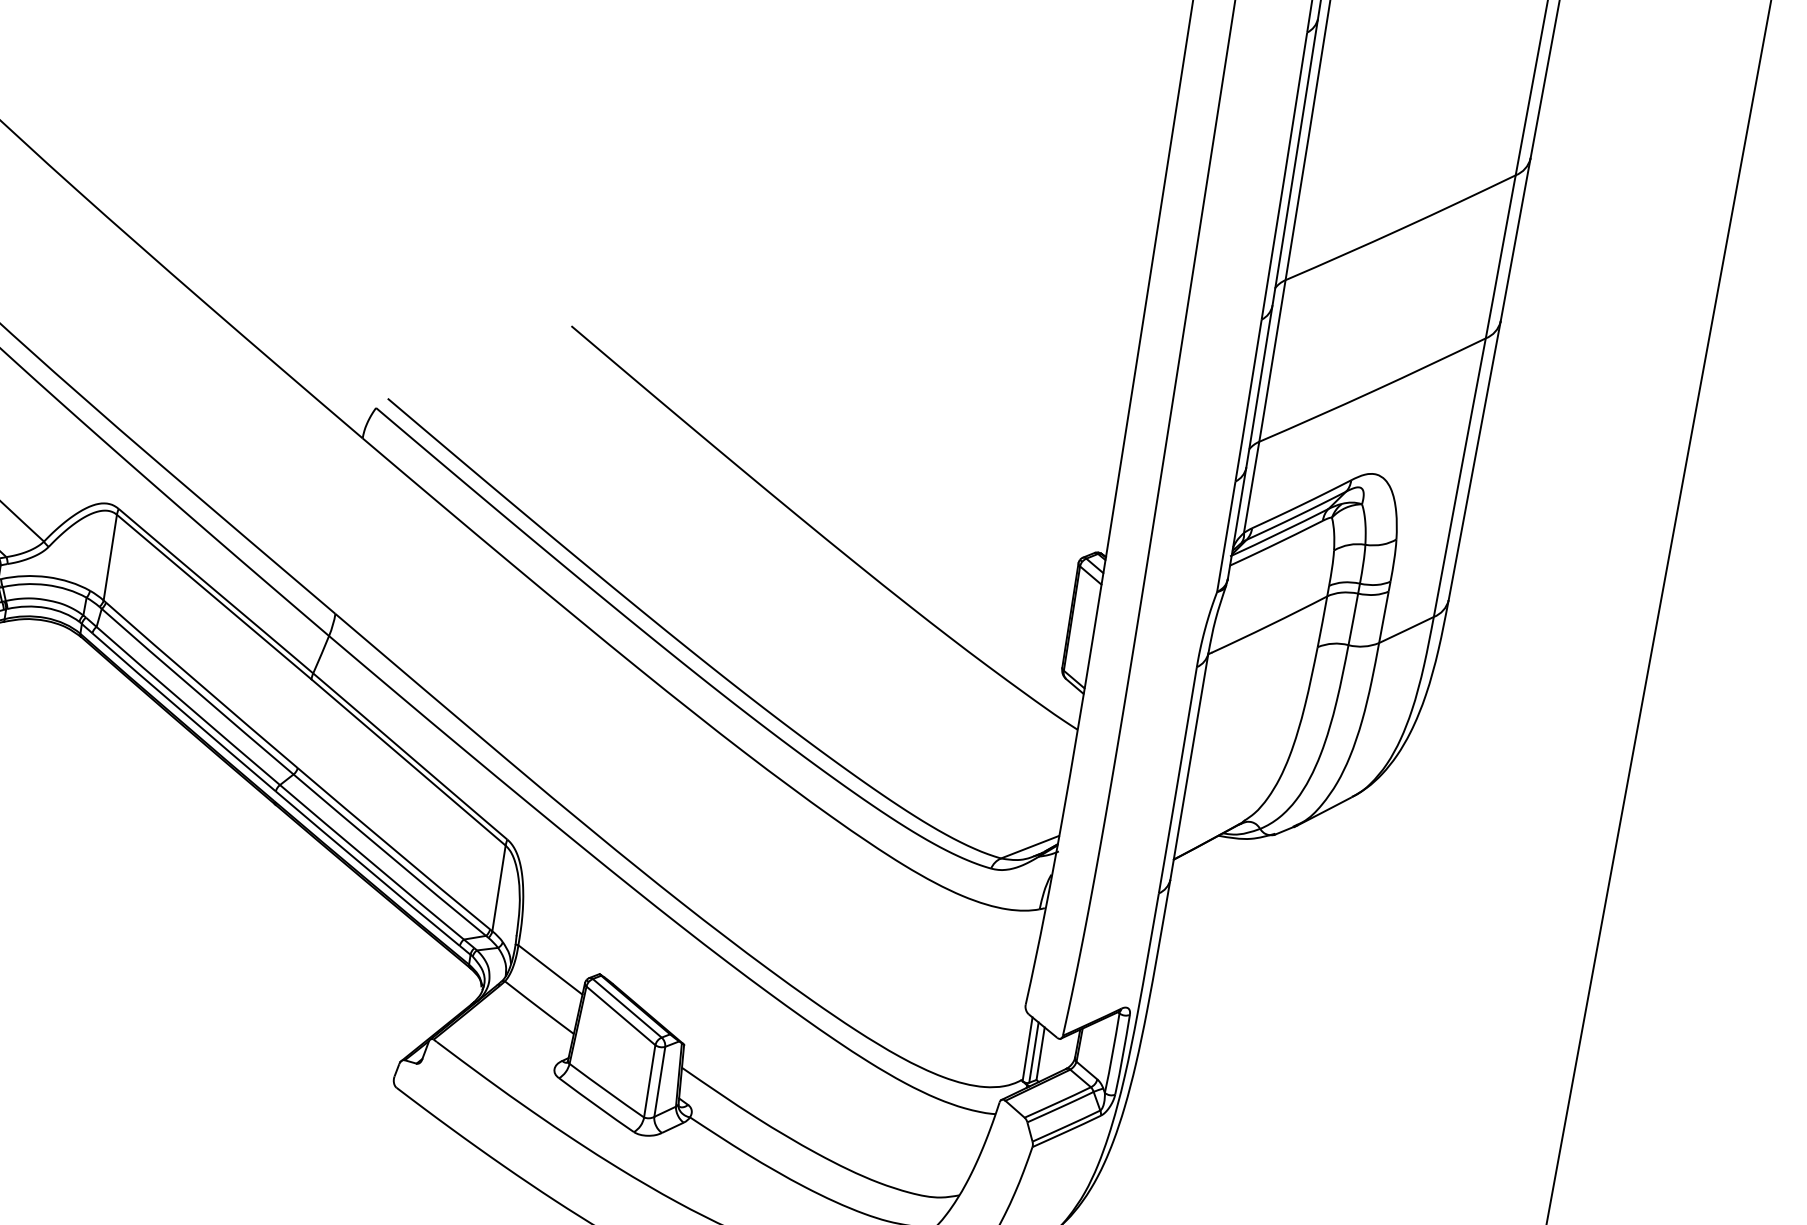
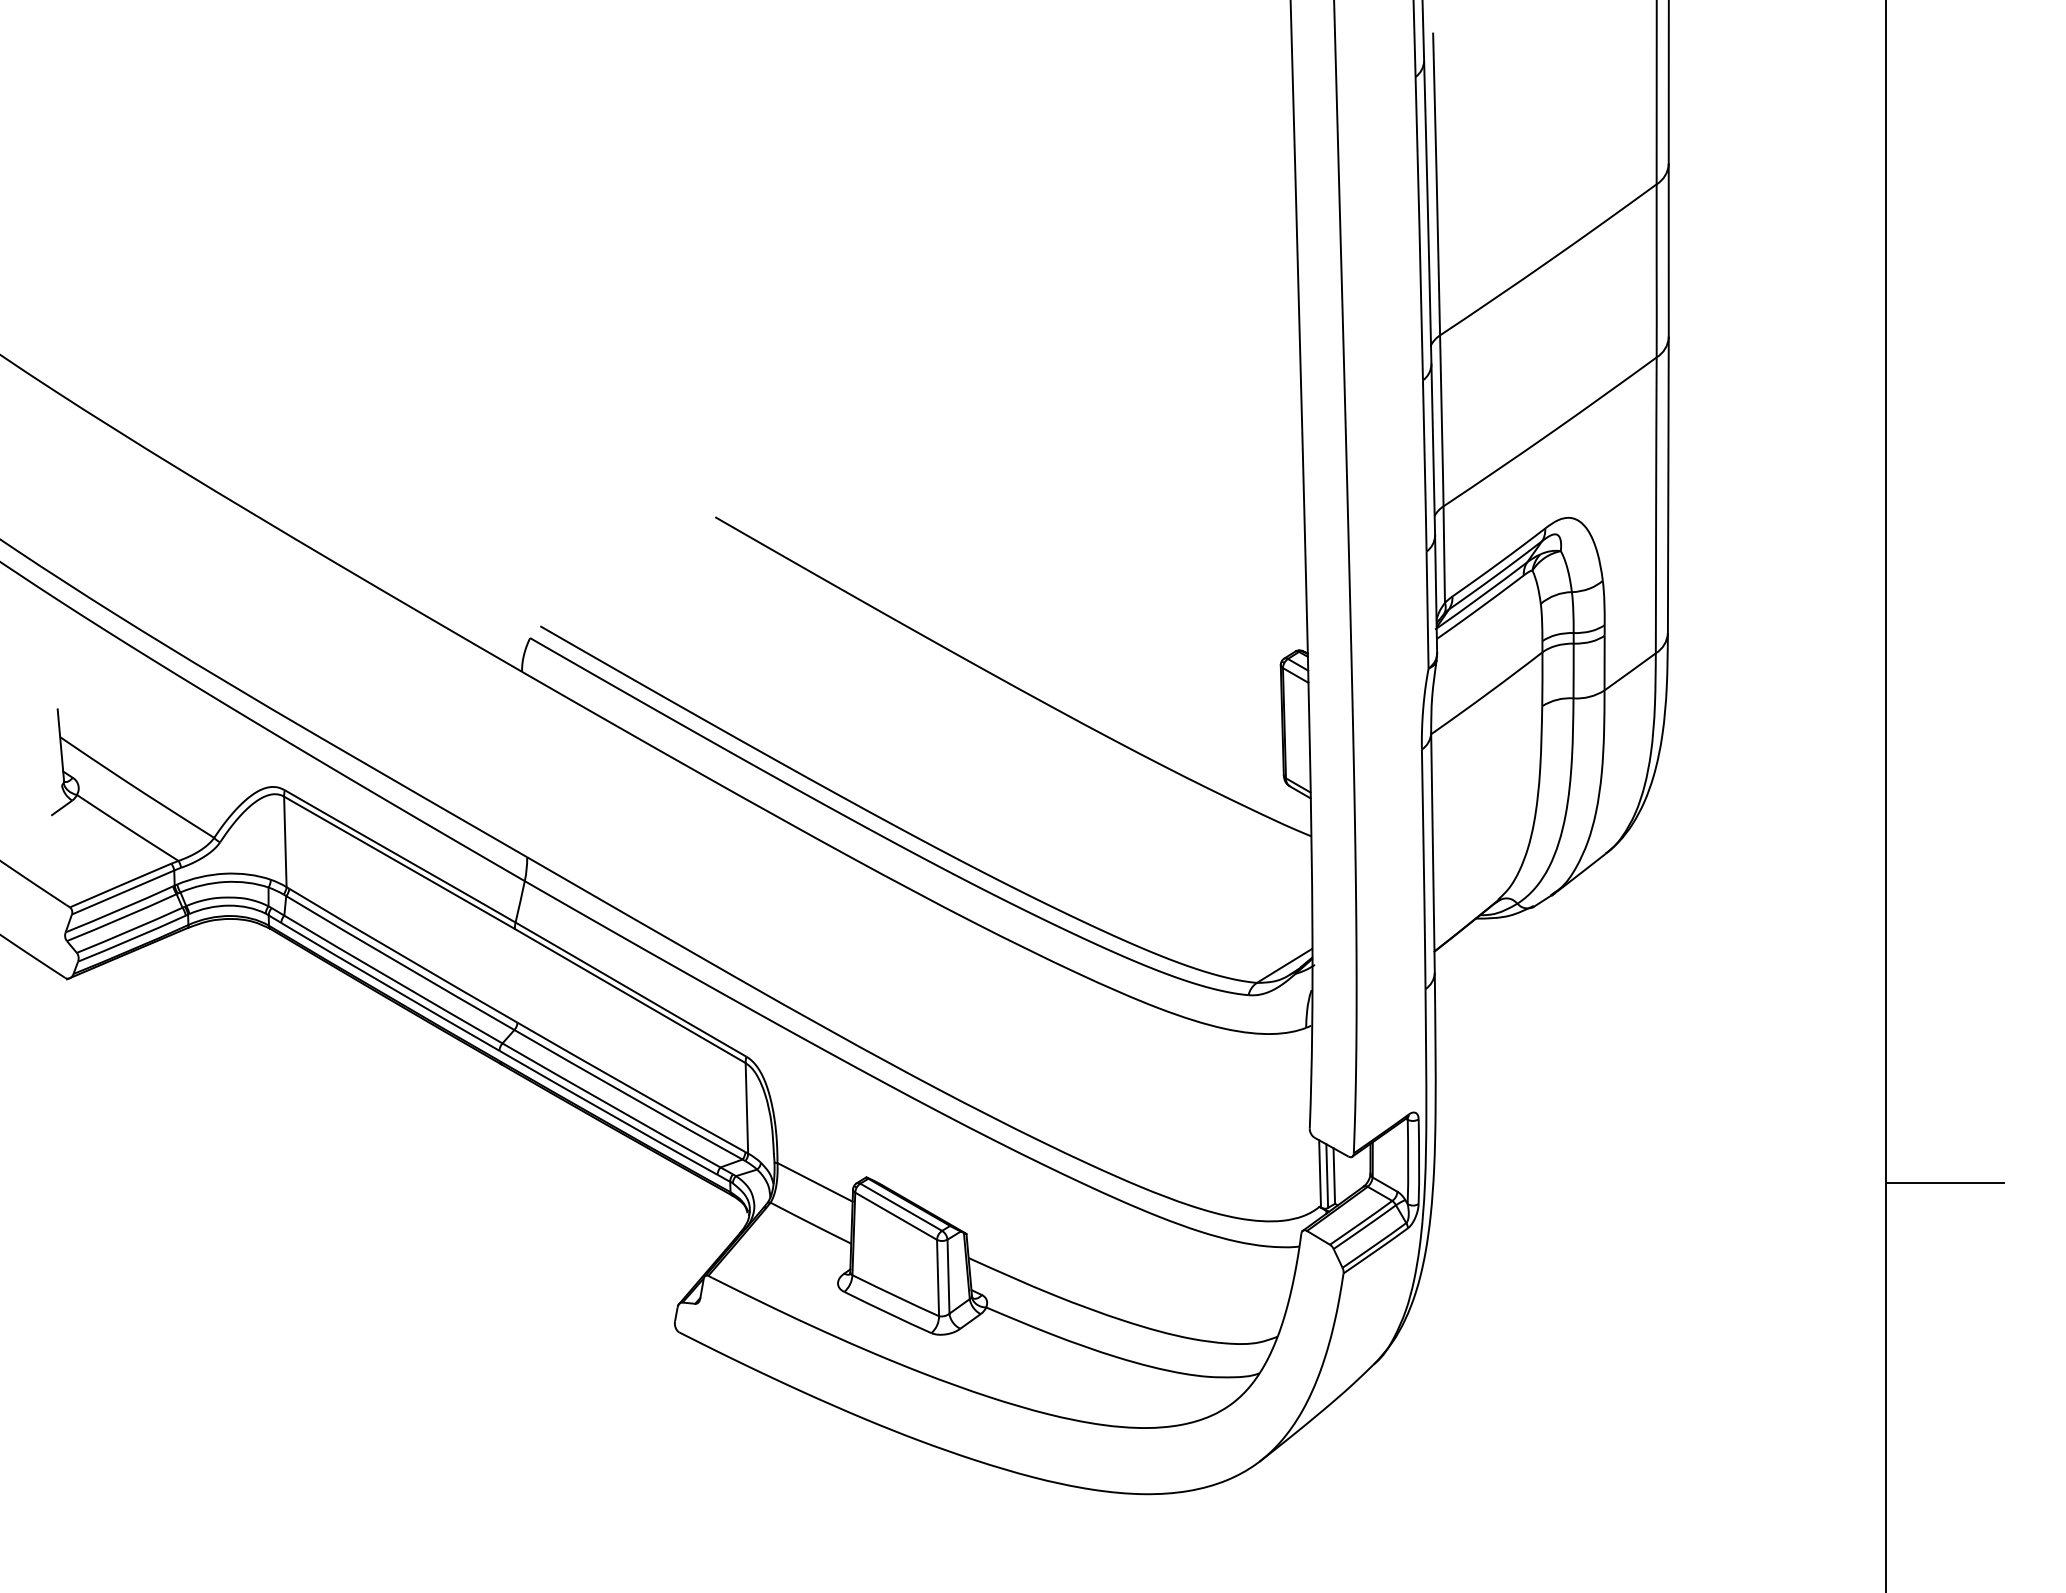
line: (1615, 1166) -> (1945, 1183), added

